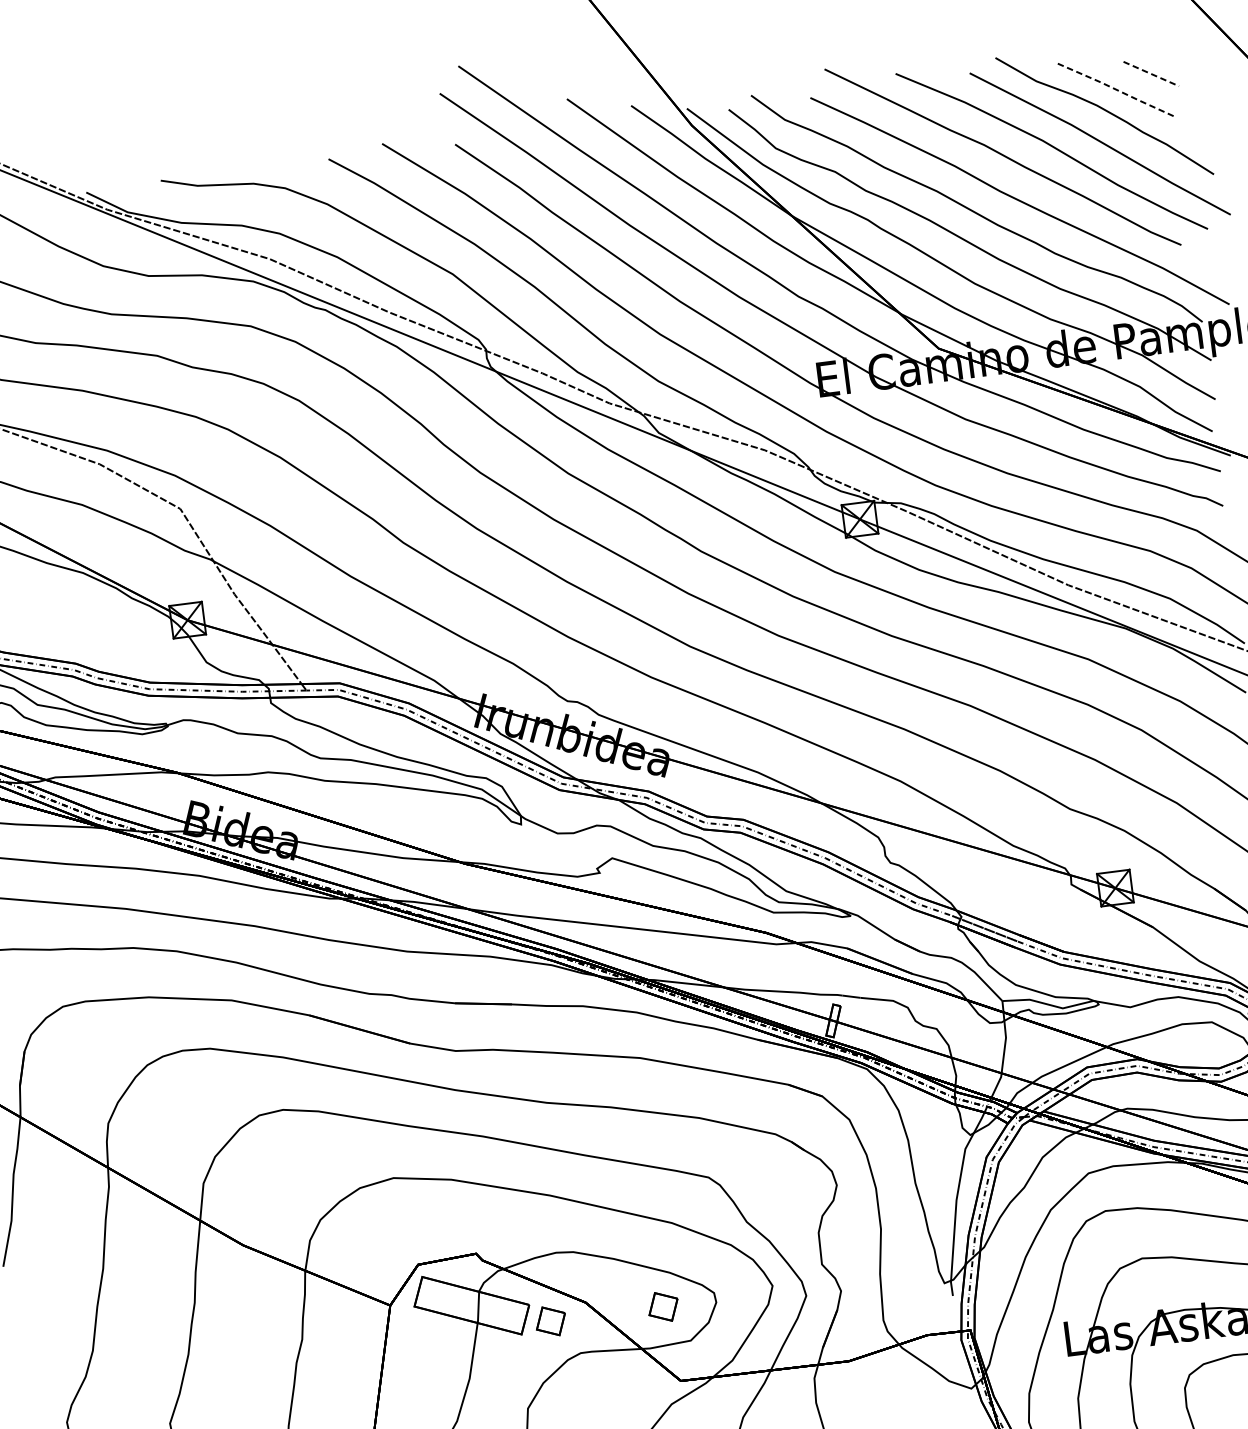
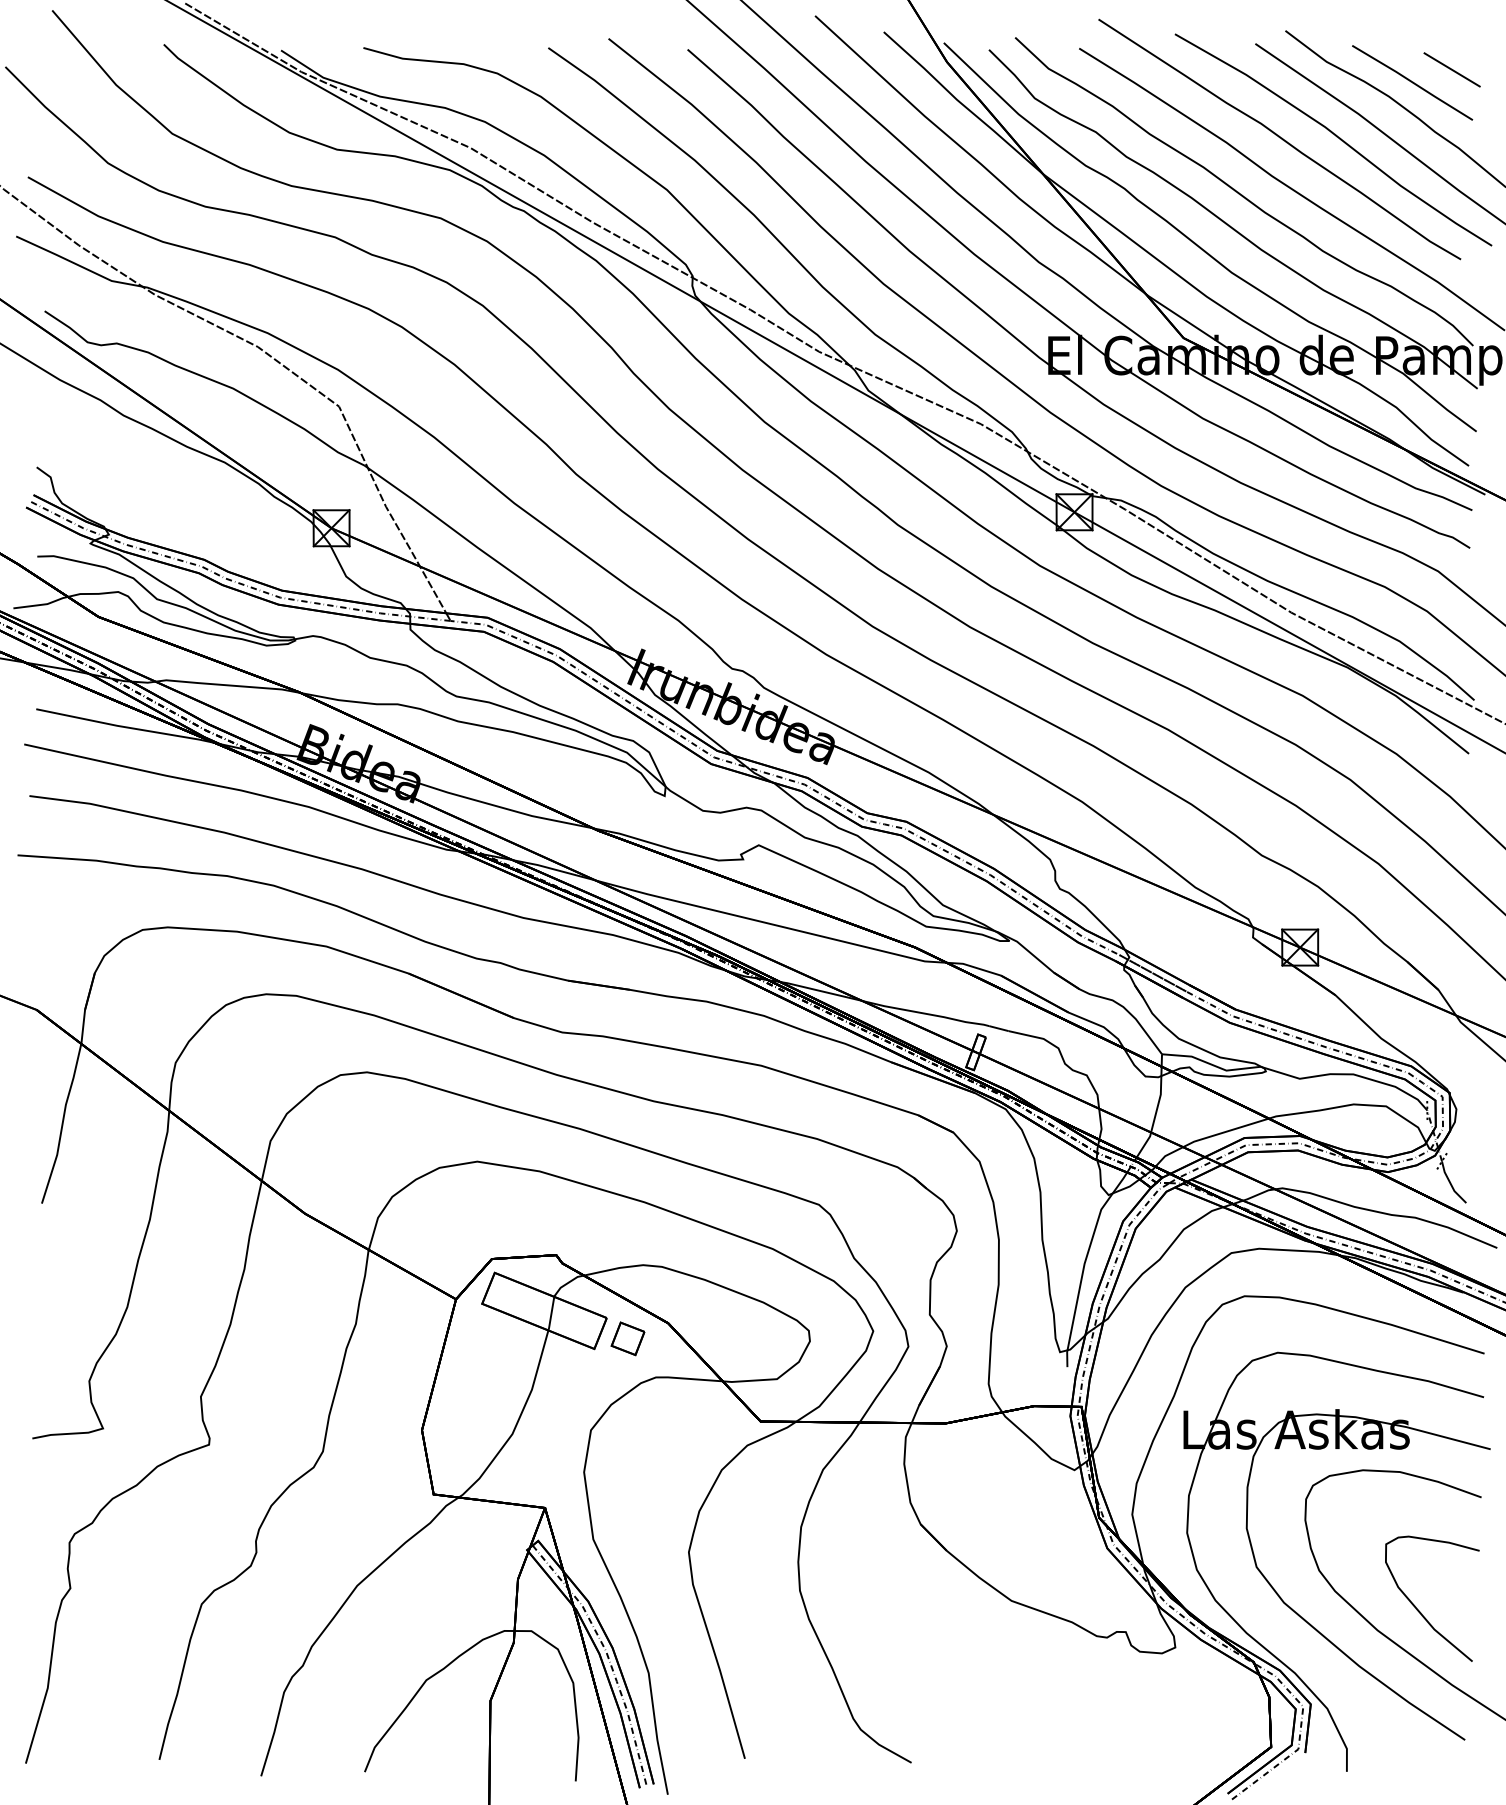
line: (1151, 74) -> (1452, 70), dashed -> solid
line: (1116, 90) -> (1412, 82), dashed -> solid
part: (662, 1306) -> (751, 1338), removed

